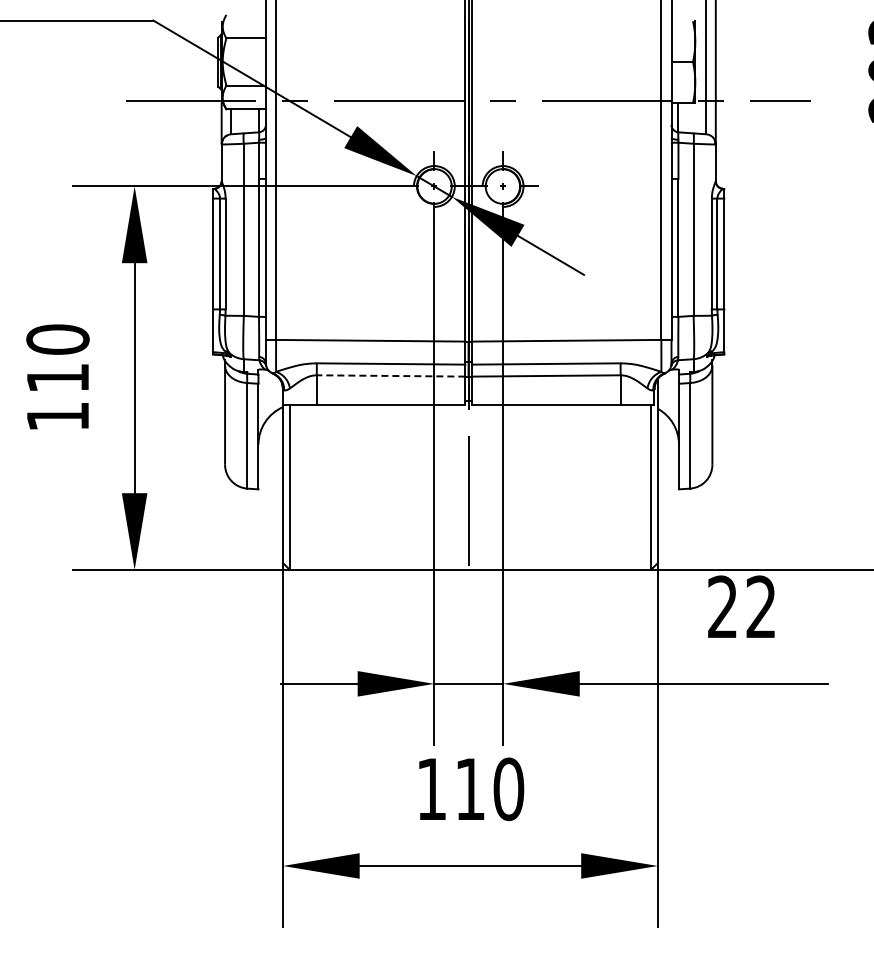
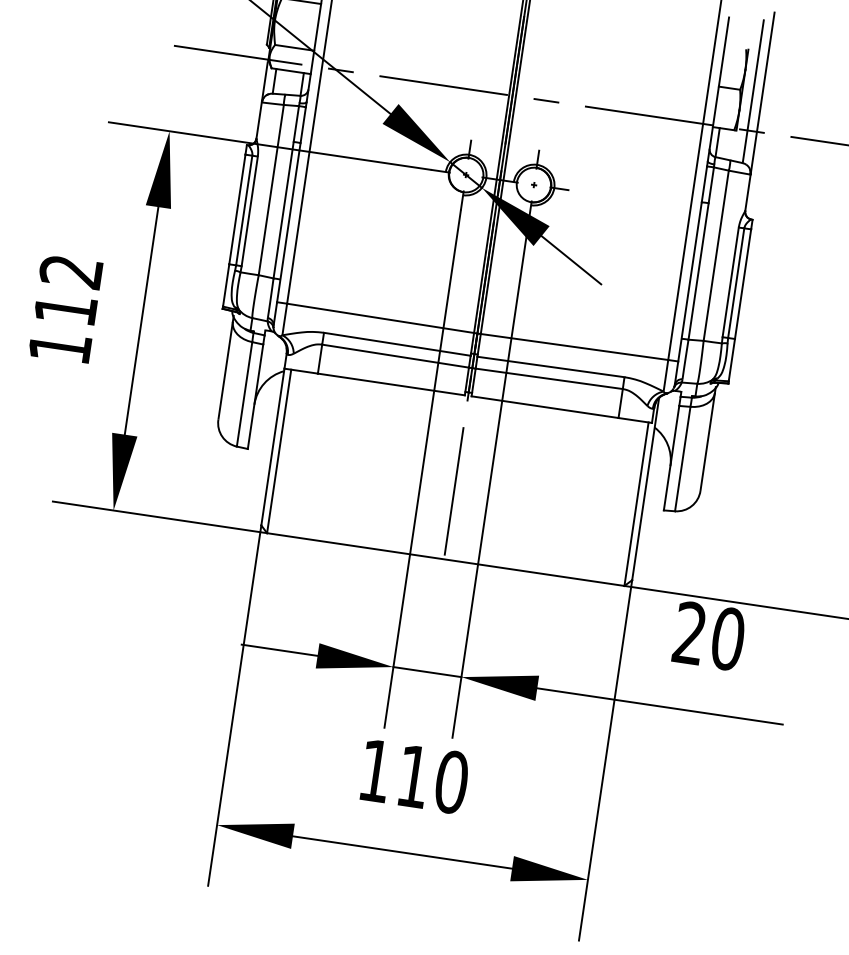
text: (57, 339) -> (70, 271), 110 -> 112
line: (390, 375) -> (395, 355), dashed -> solid
text: (761, 606) -> (728, 638), 22 -> 20

